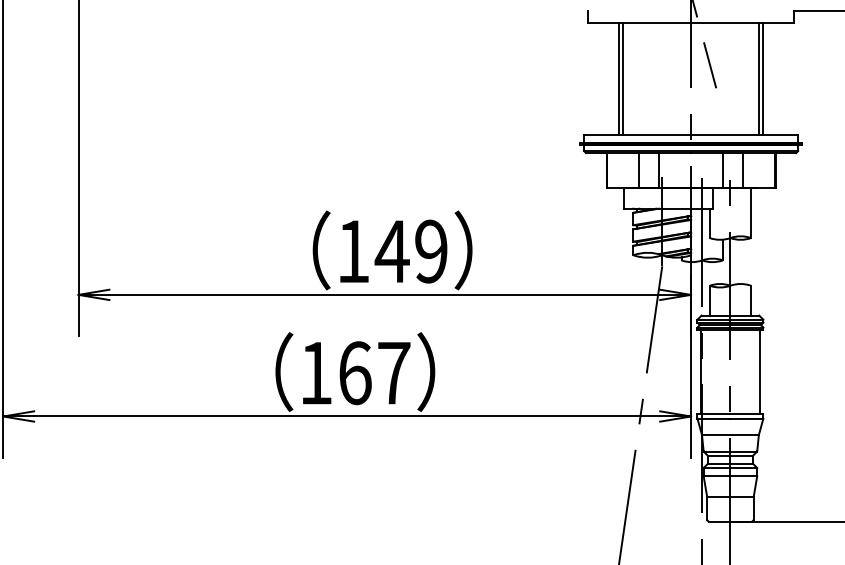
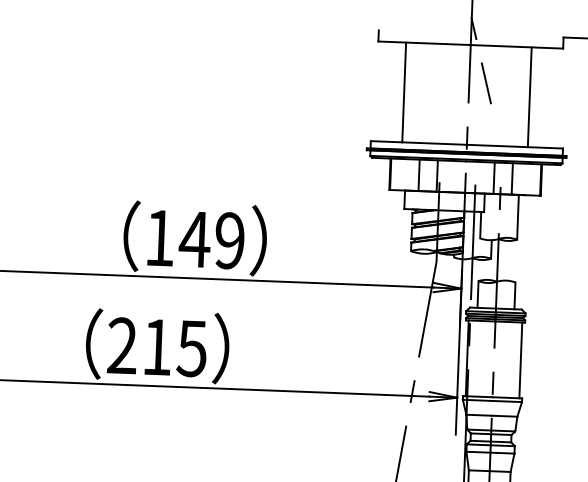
line: (623, 78) -> (408, 92), removed
line: (763, 78) -> (533, 97), removed
text: (355, 373) -> (157, 347), 167 -> 215

